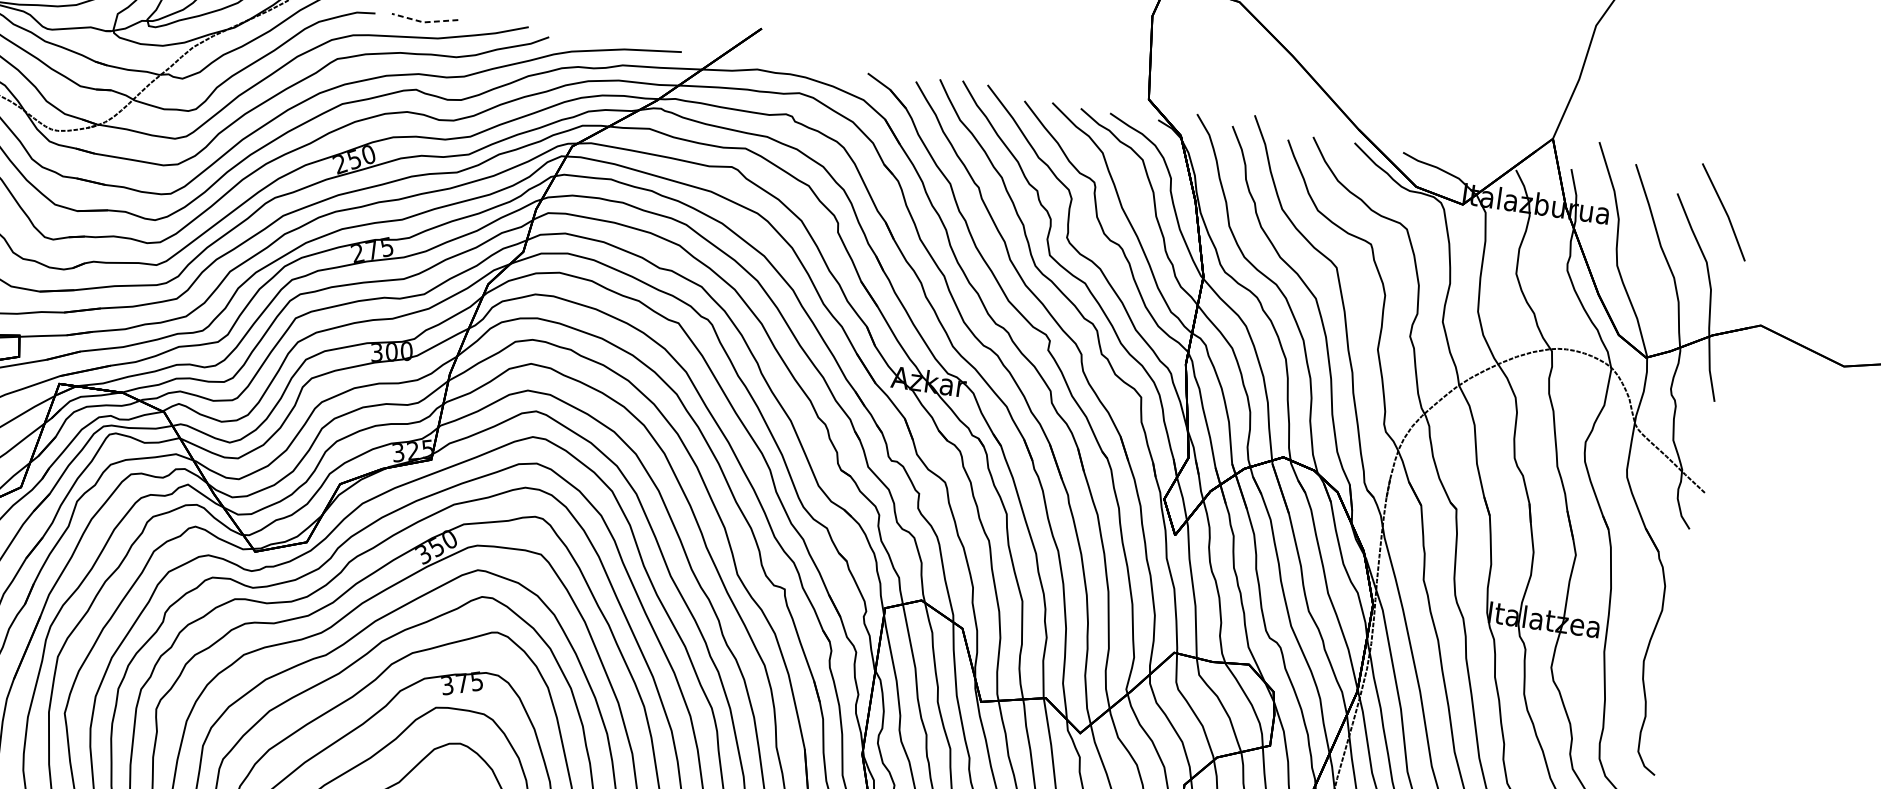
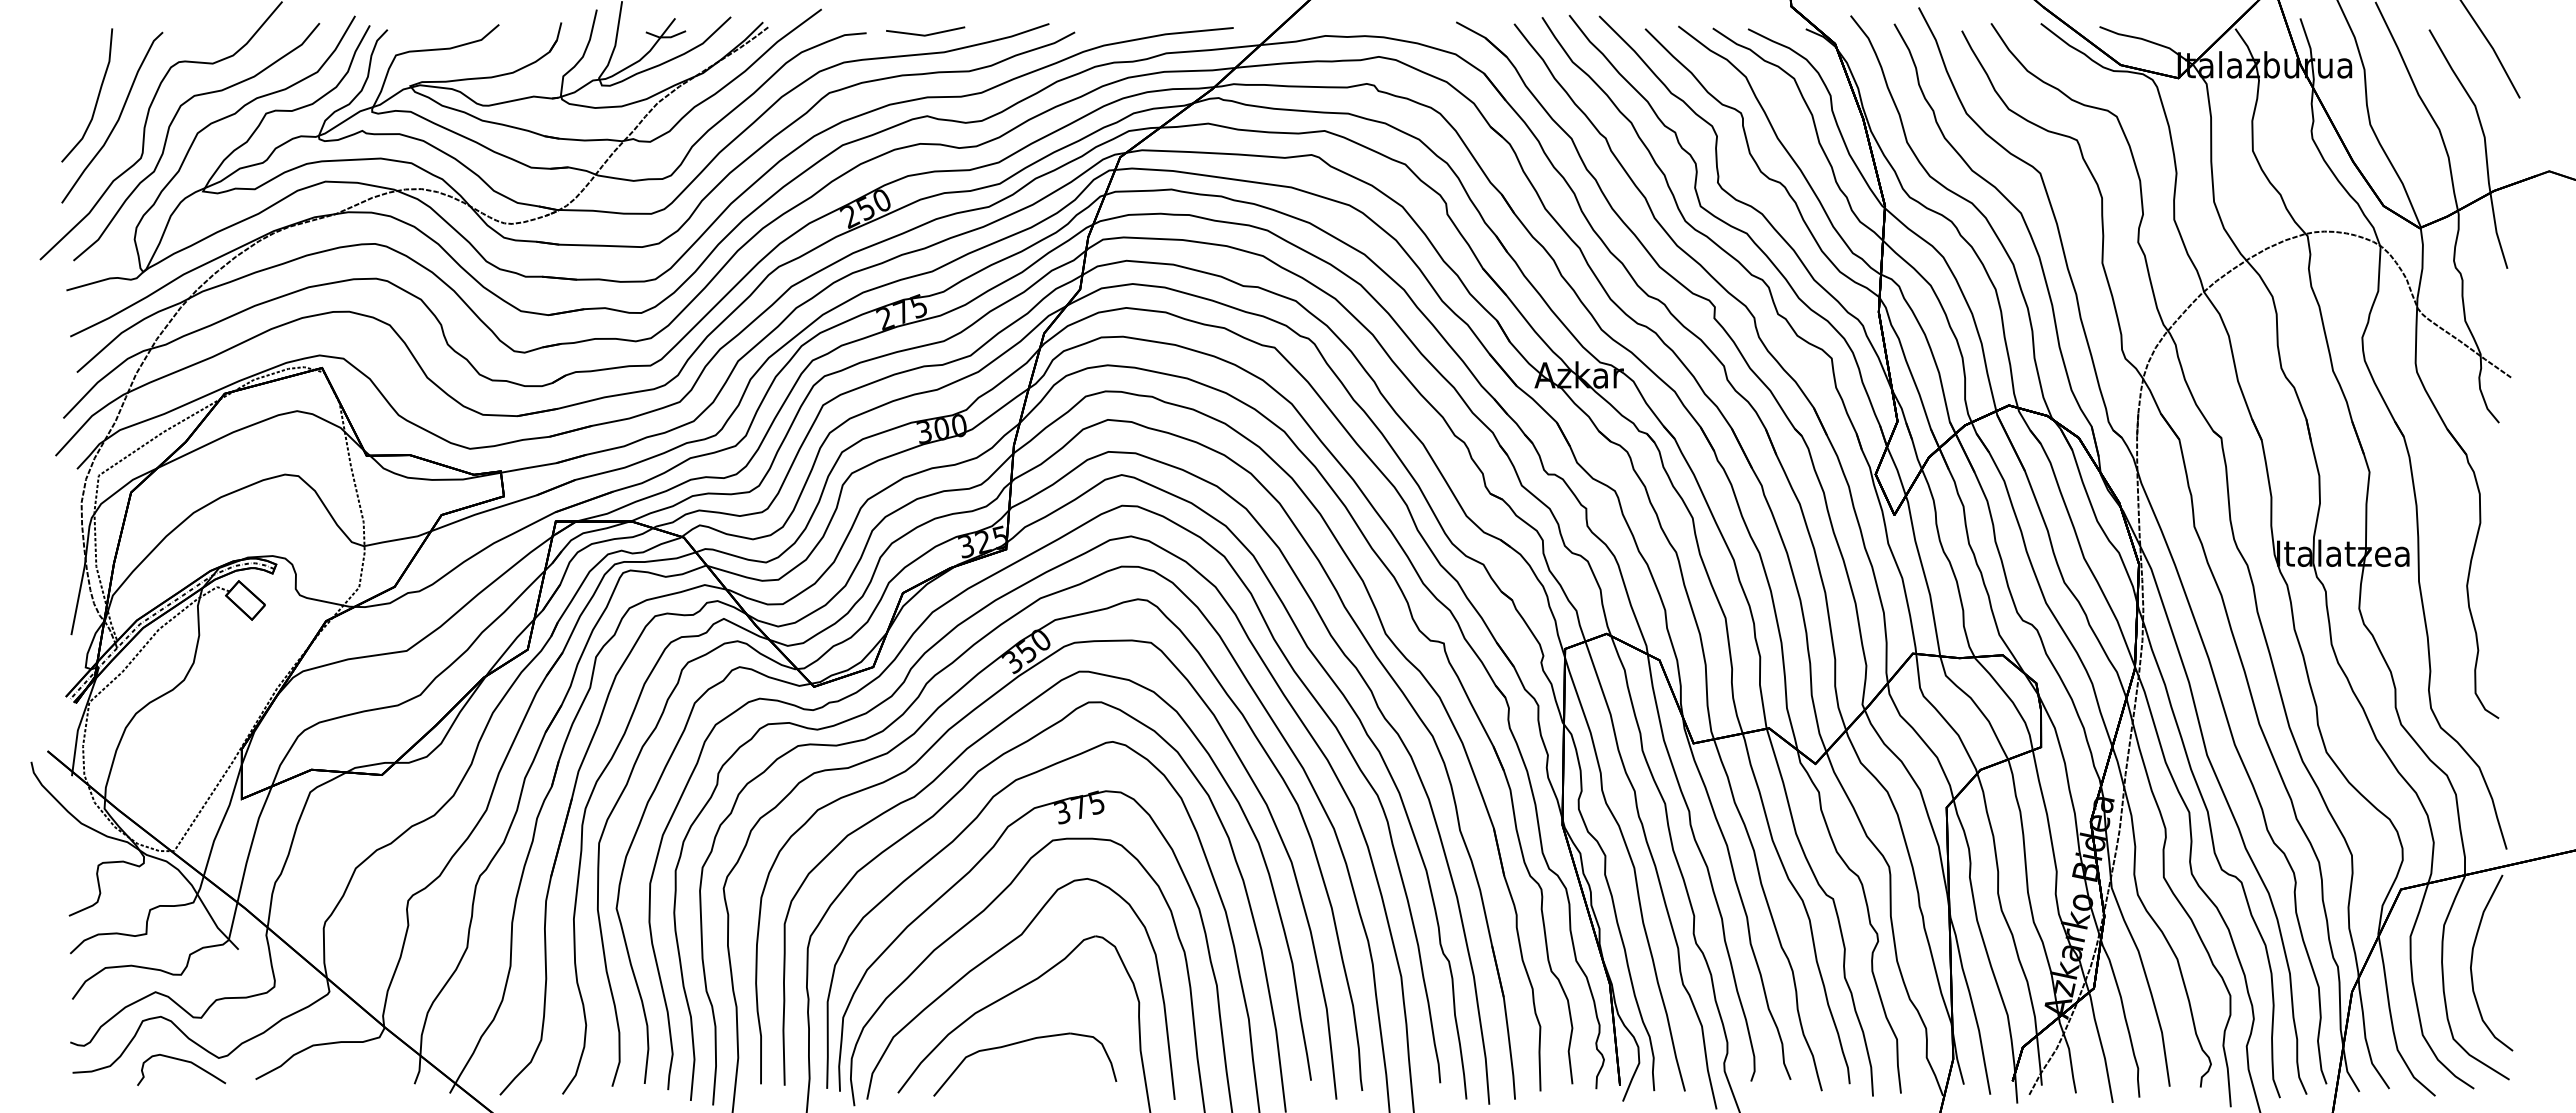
line: (423, 22) -> (924, 35), dashed -> solid

